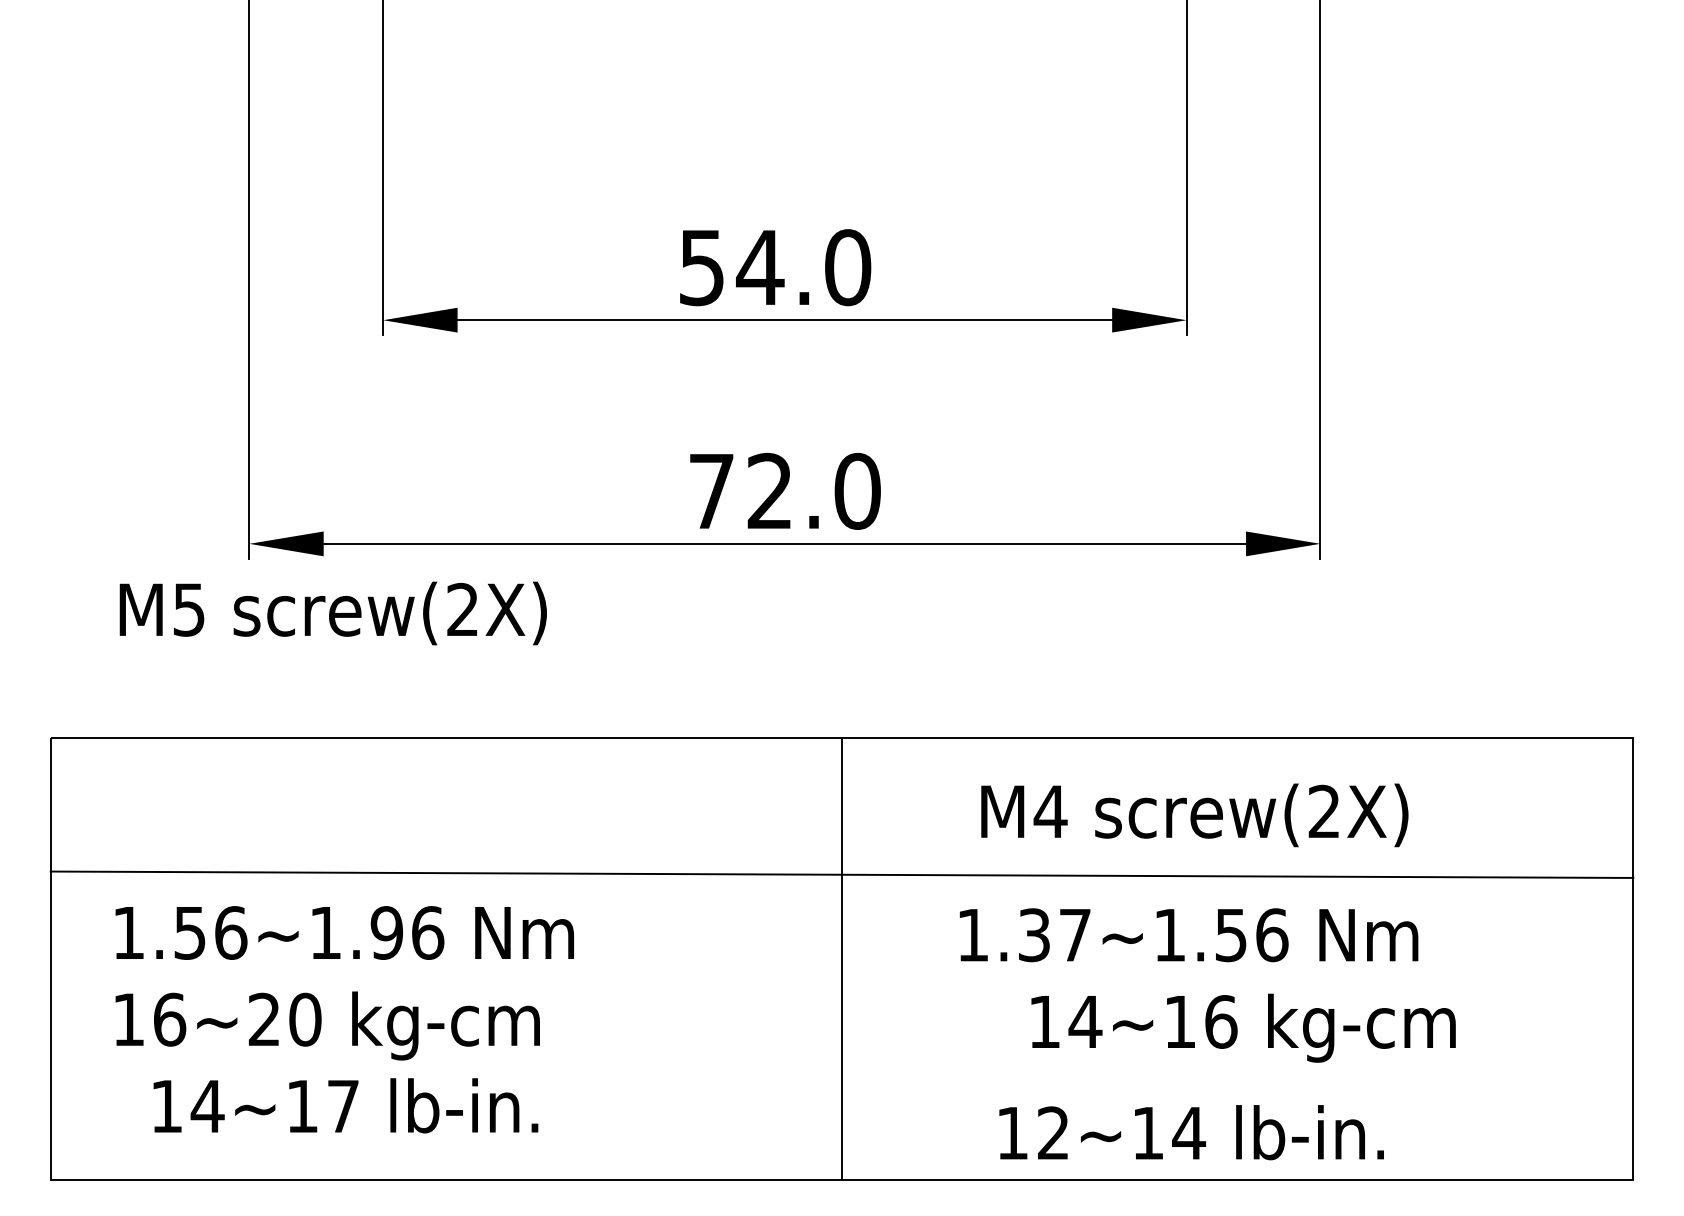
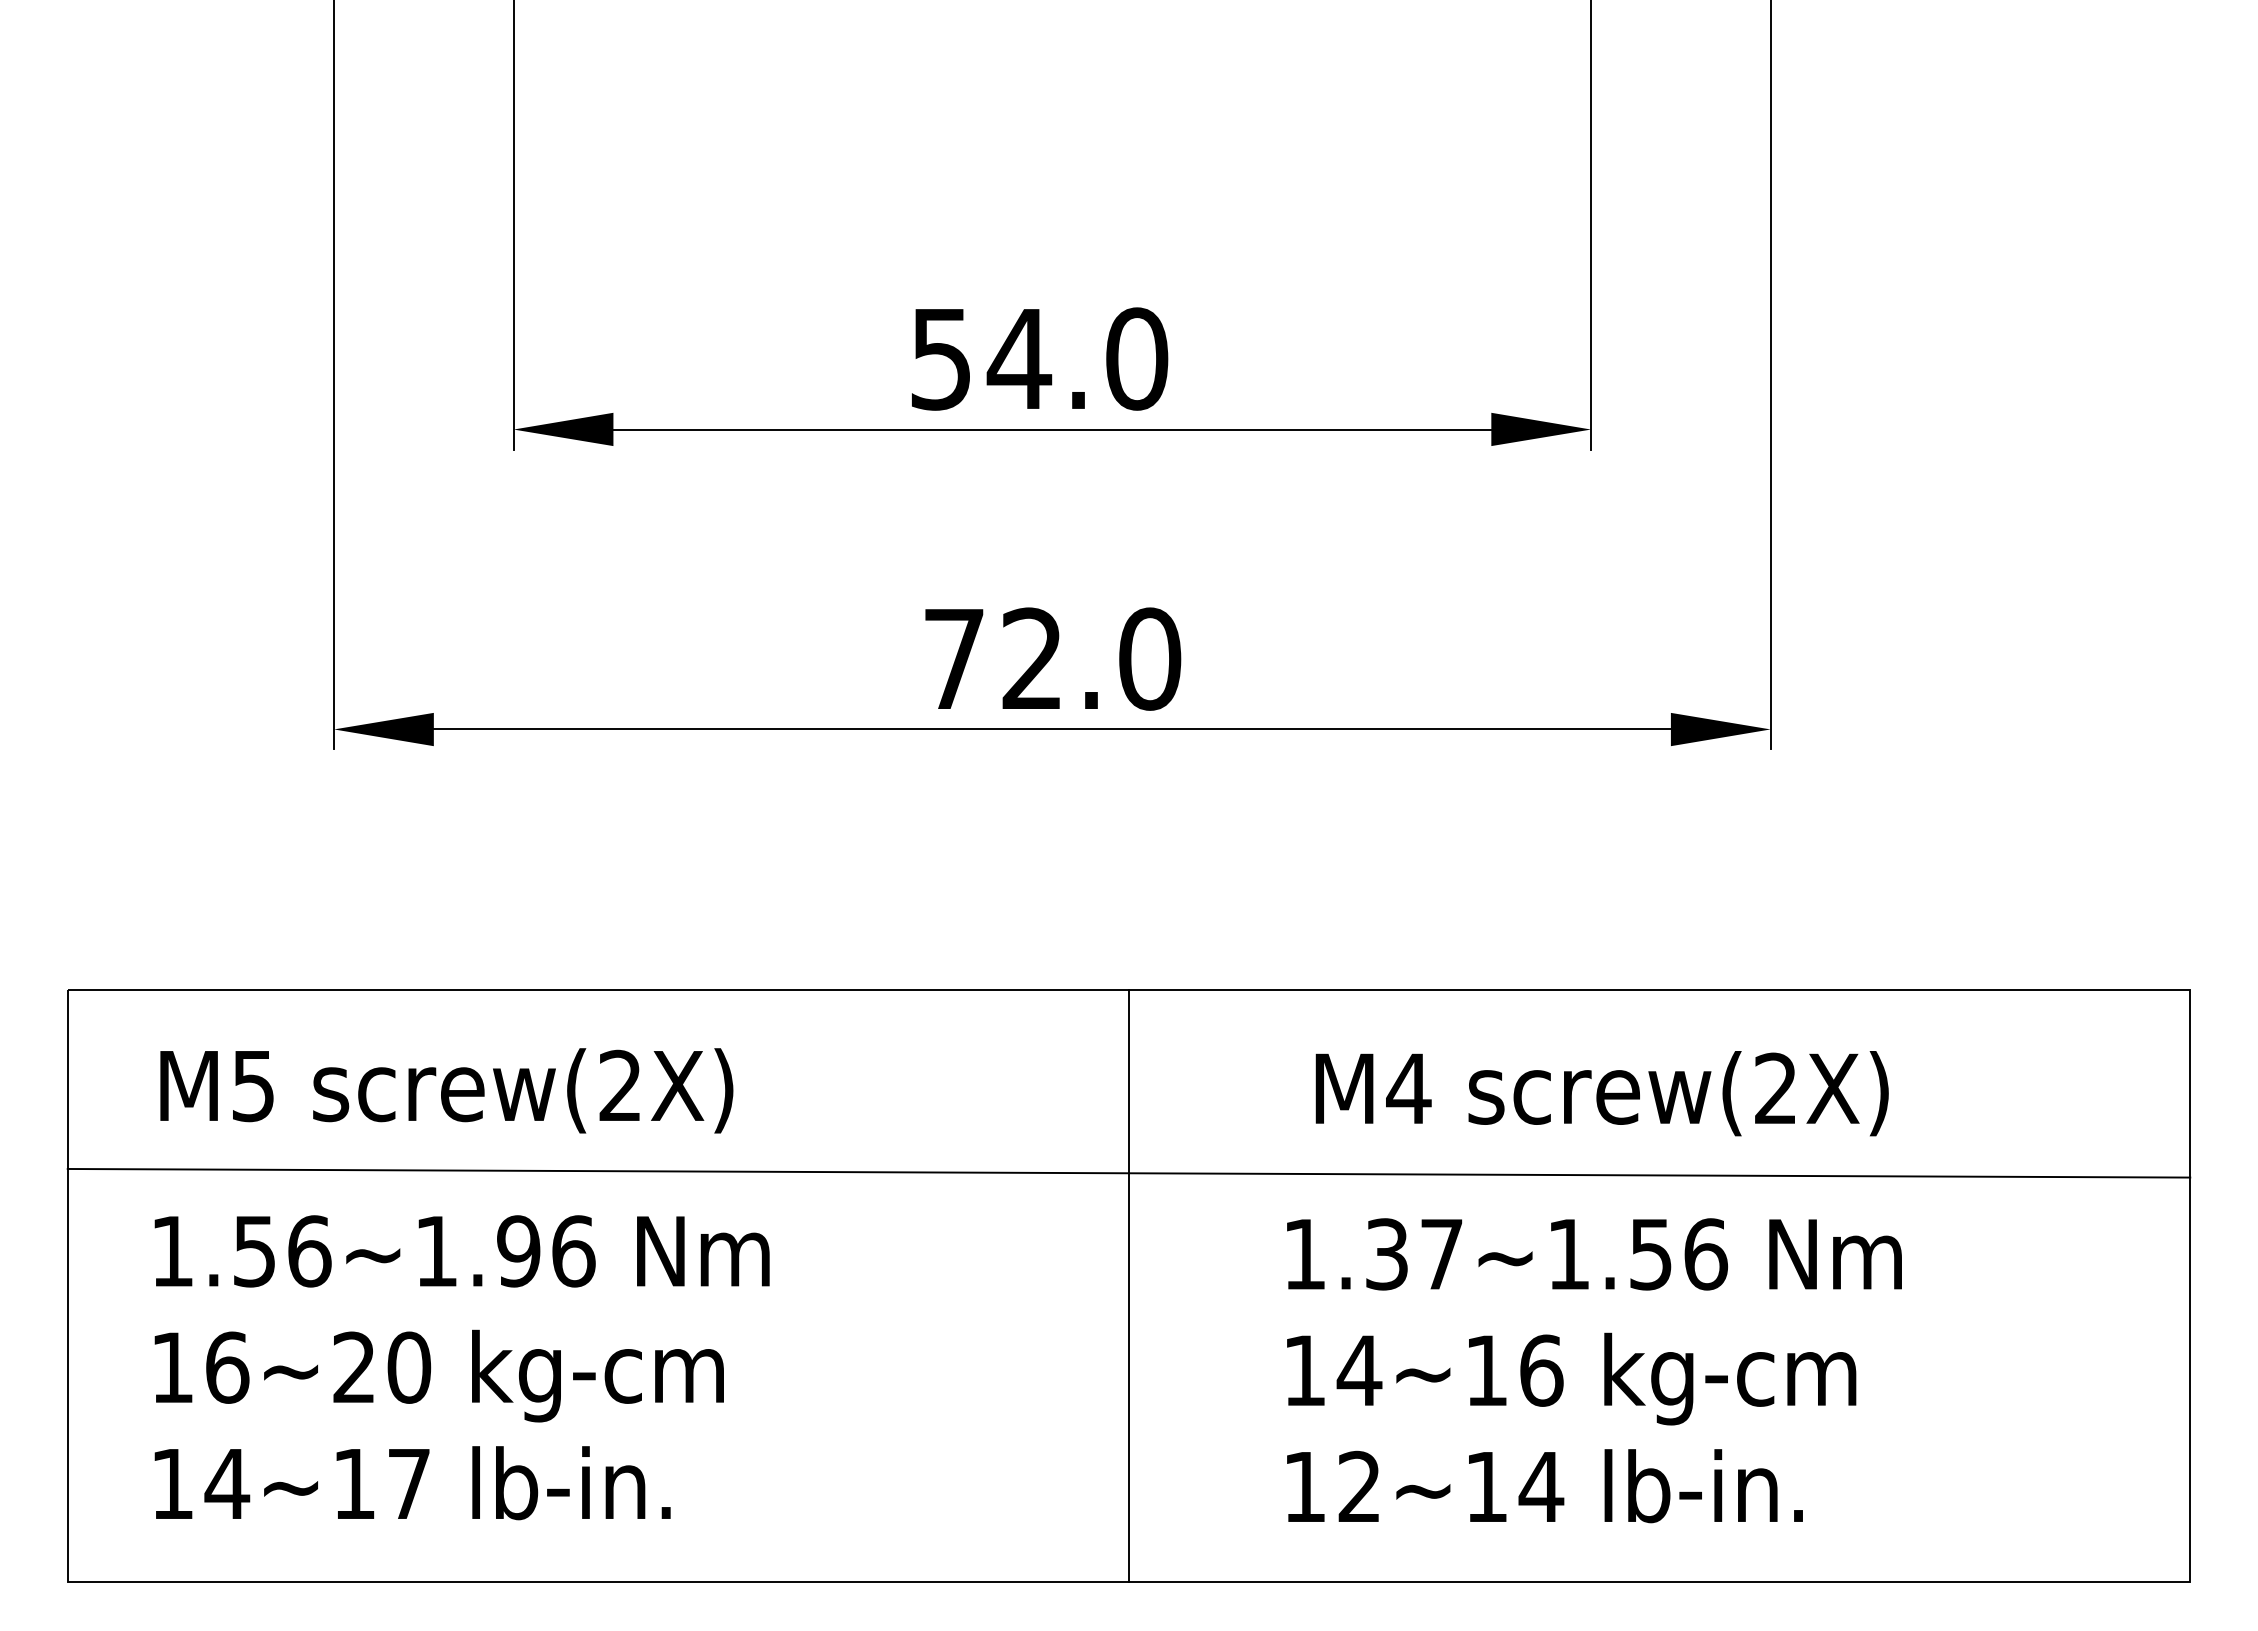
text: (333, 613) -> (446, 1090), moved
text: (1243, 1027) -> (1571, 1378), moved
text: (345, 1106) -> (412, 1483), moved
text: (1191, 1132) -> (1544, 1486), moved

